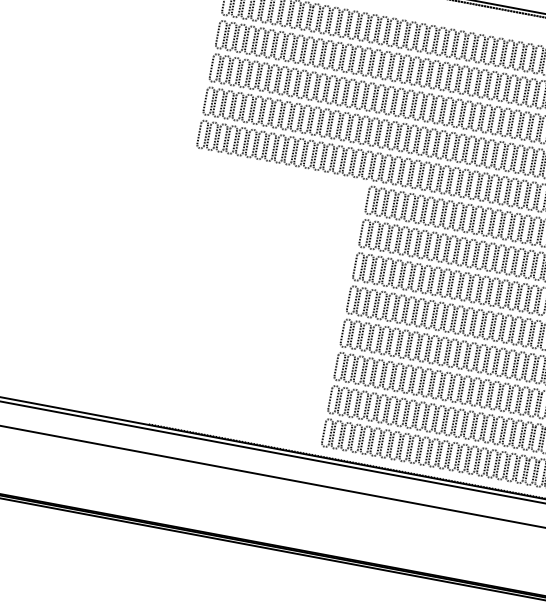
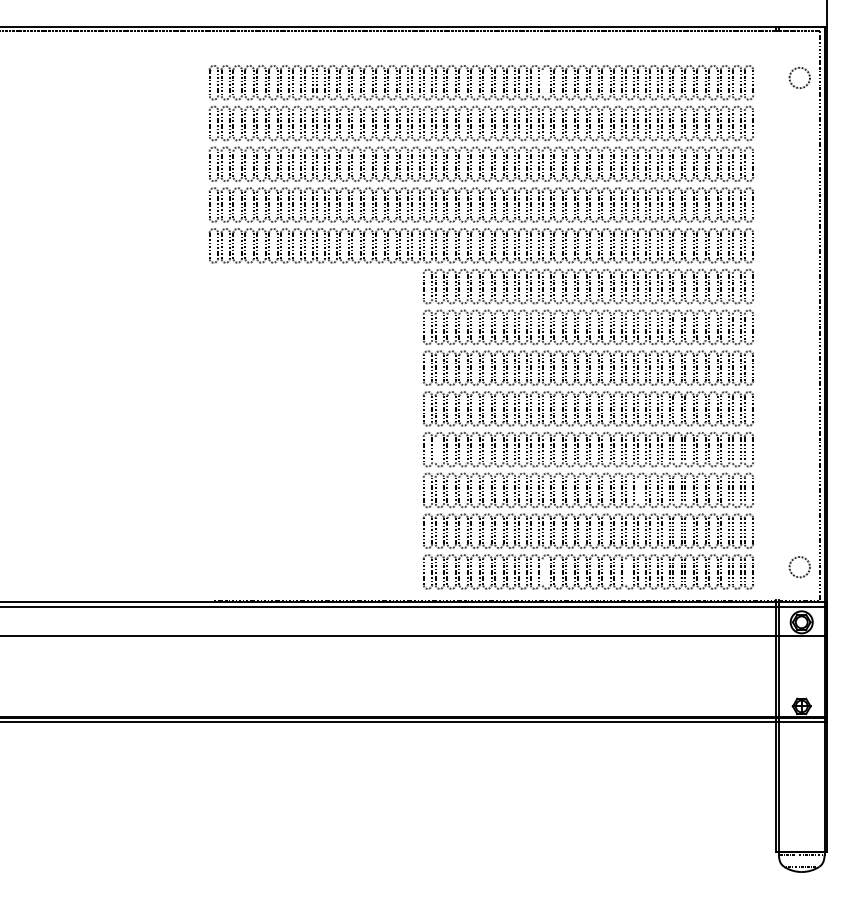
line: (495, 51) -> (542, 82), removed
line: (352, 334) -> (435, 449), removed
line: (510, 398) -> (637, 490), removed
line: (420, 450) -> (542, 571), removed
line: (488, 462) -> (625, 571), removed

